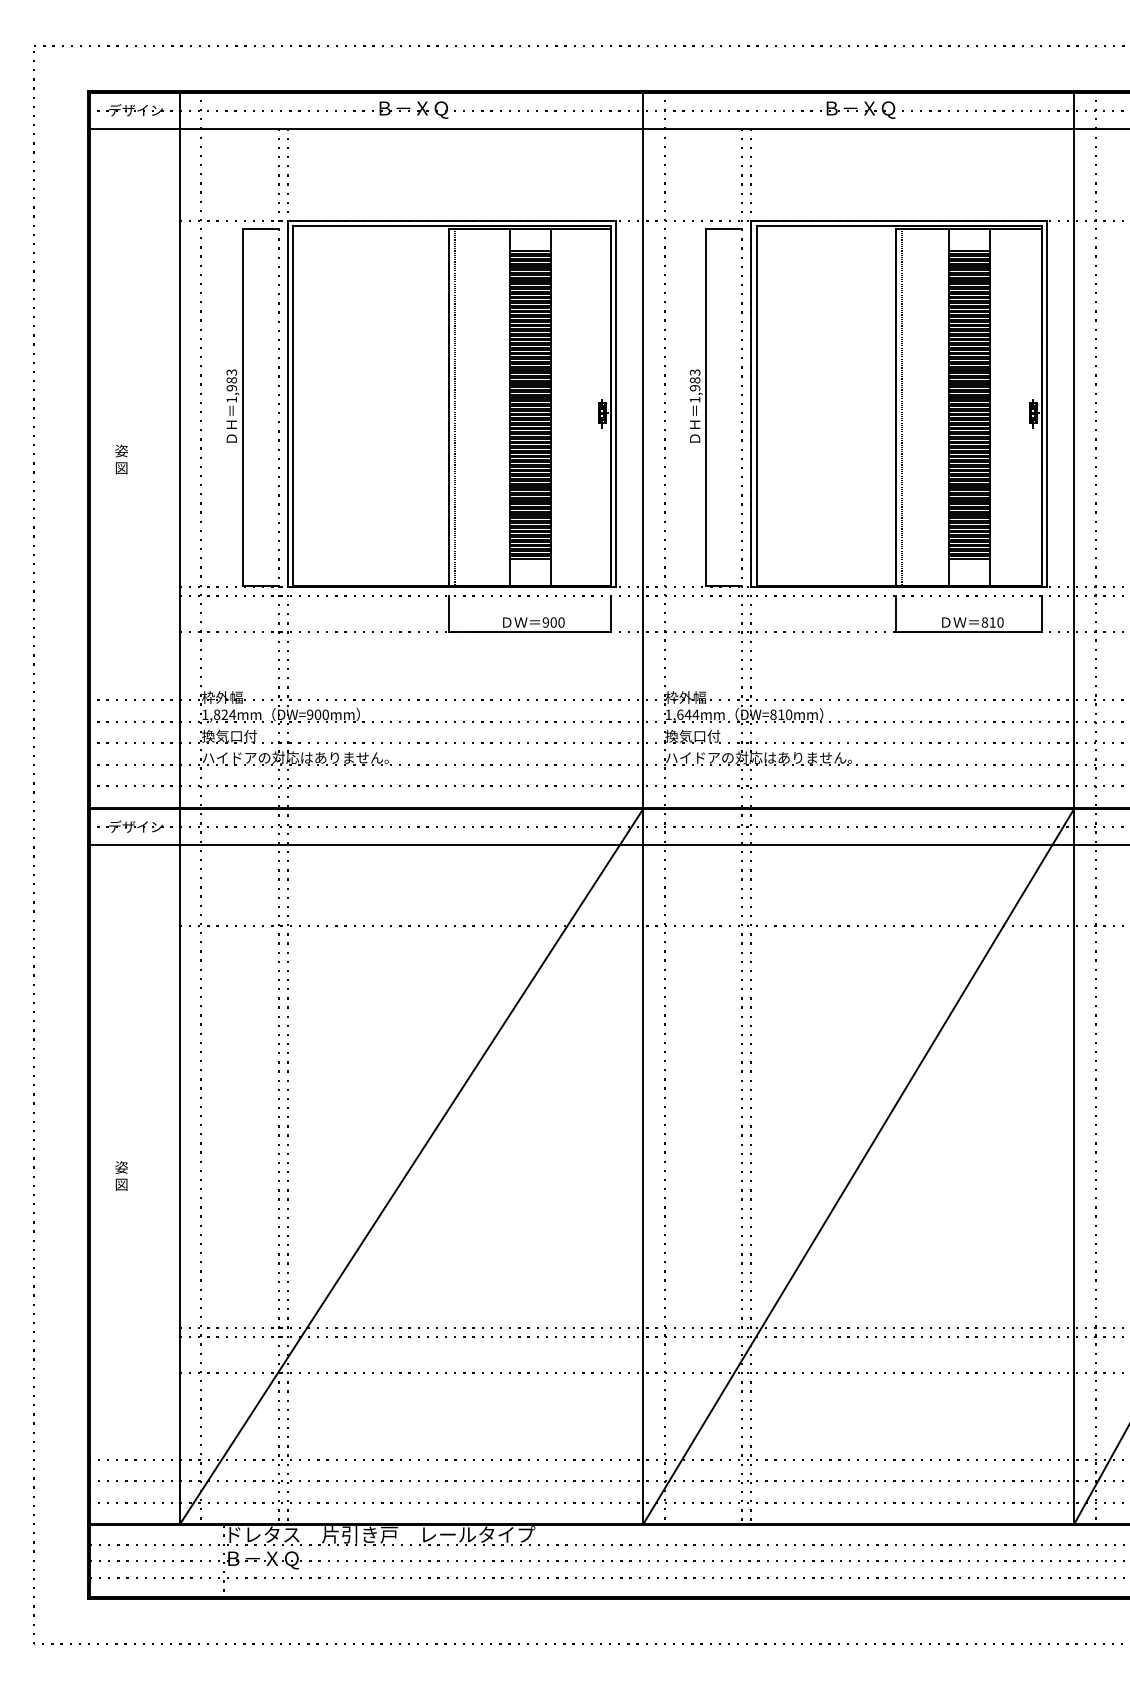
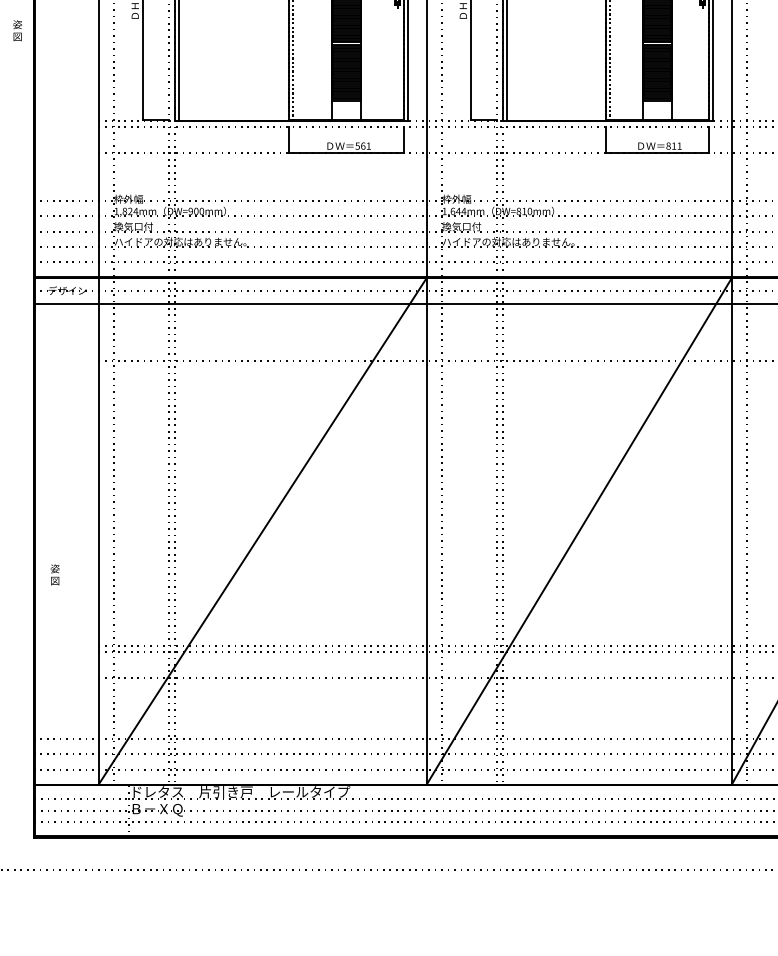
text: (121, 459) -> (17, 30), moved
text: (553, 622) -> (363, 146), 900 -> 561
text: (1000, 622) -> (679, 146), 810 -> 811
text: (121, 1175) -> (55, 574), moved

